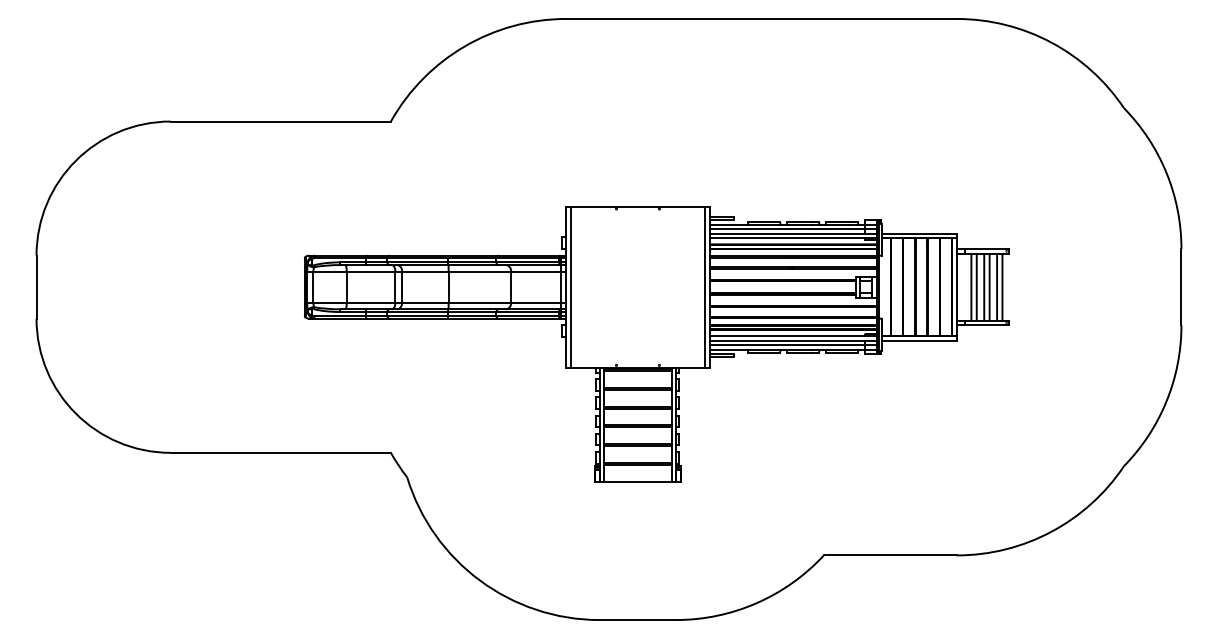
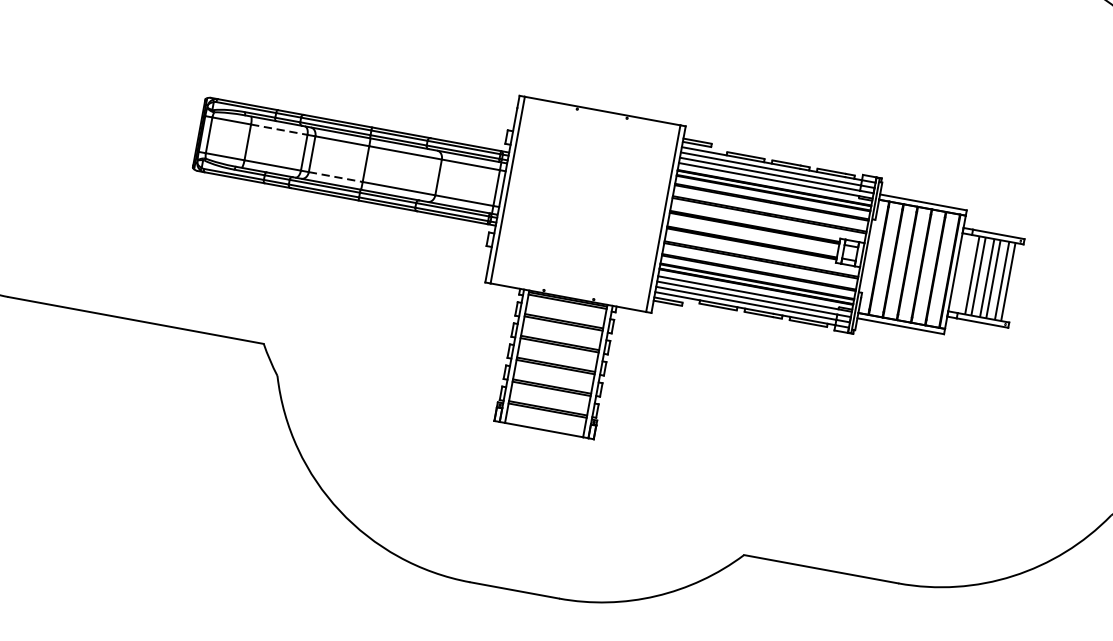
line: (371, 271) -> (279, 129), solid -> dashed
line: (425, 302) -> (335, 176), solid -> dashed

